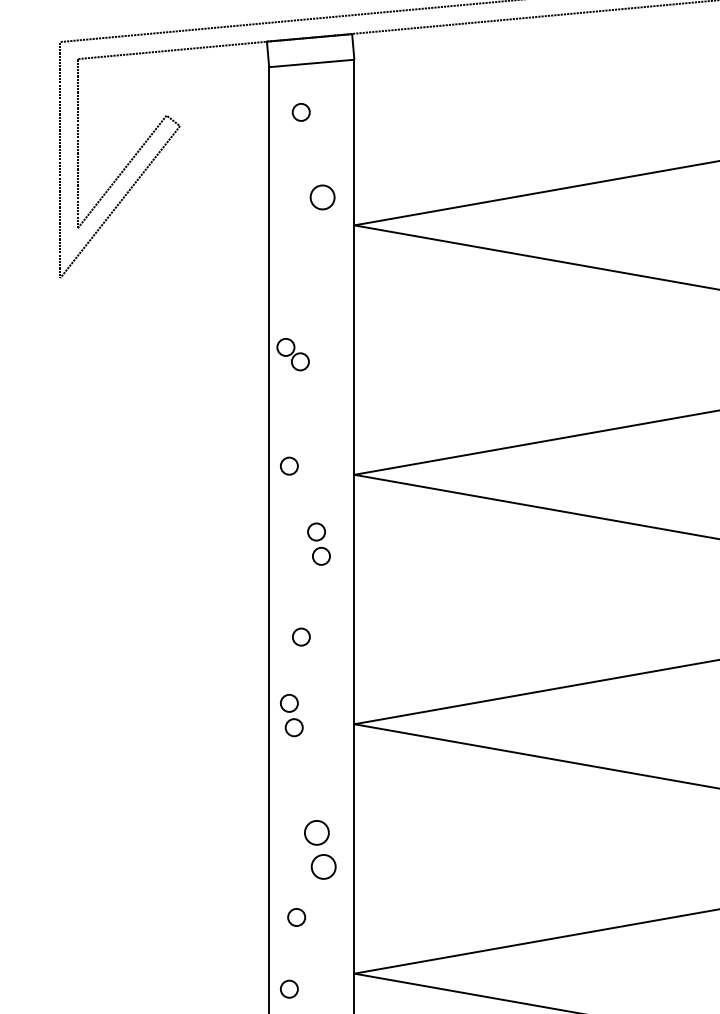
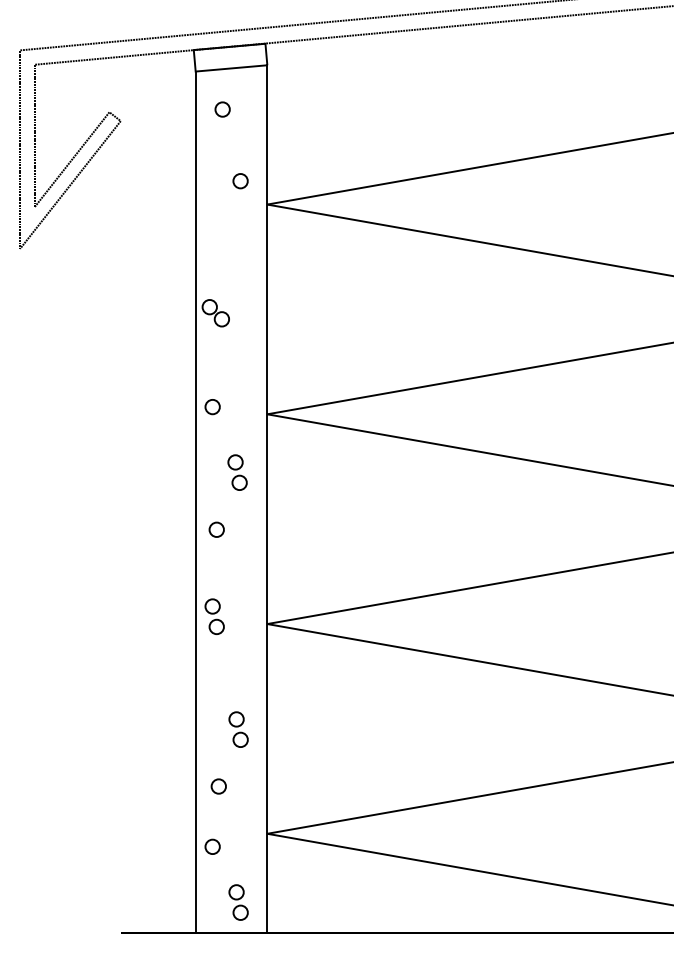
circle: (322, 197) -> (240, 181), size x0.71
circle: (301, 636) -> (216, 529), moved
part: (320, 849) -> (238, 729), size x0.71

